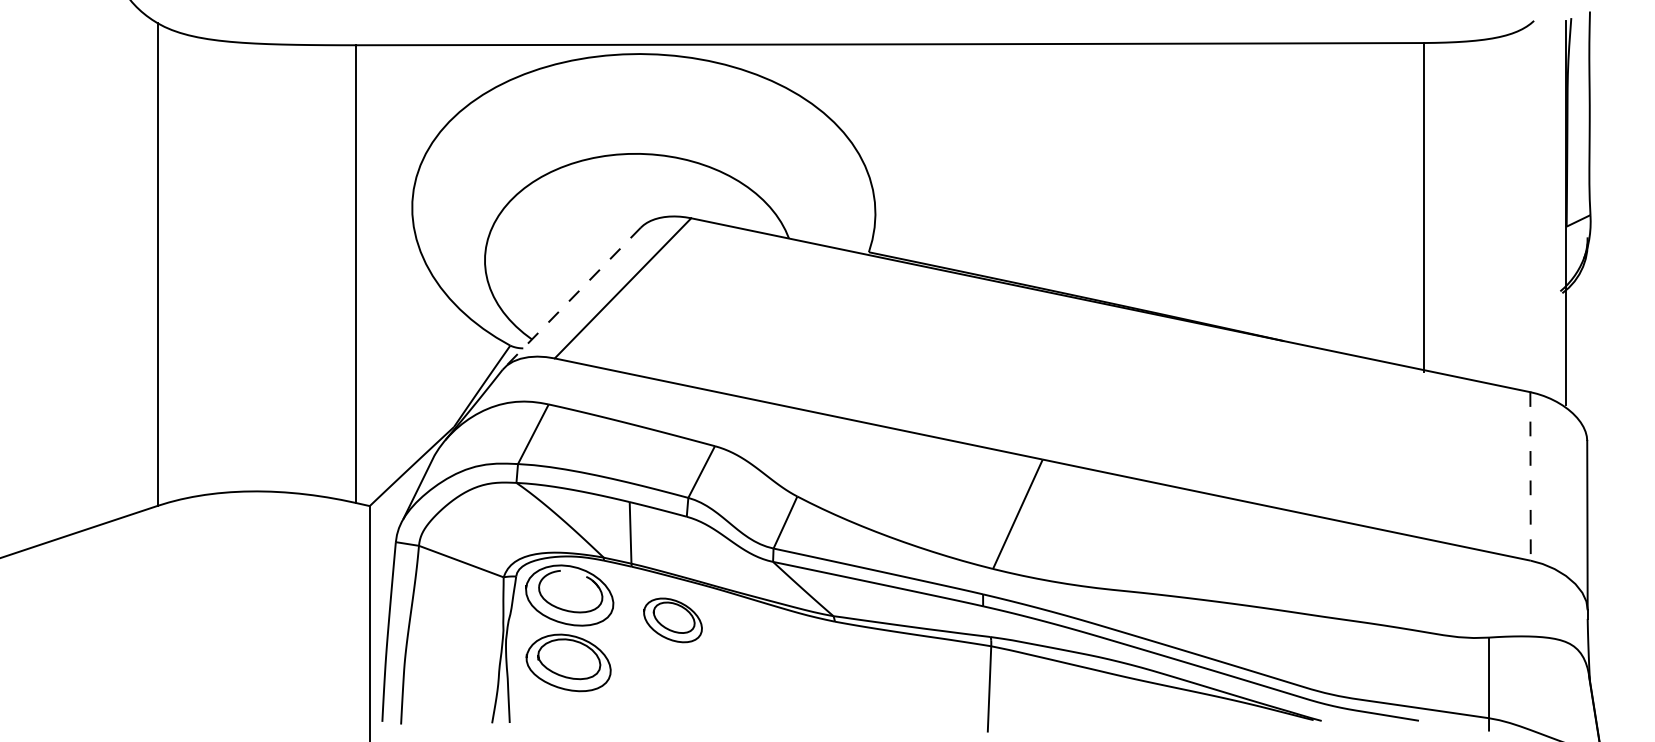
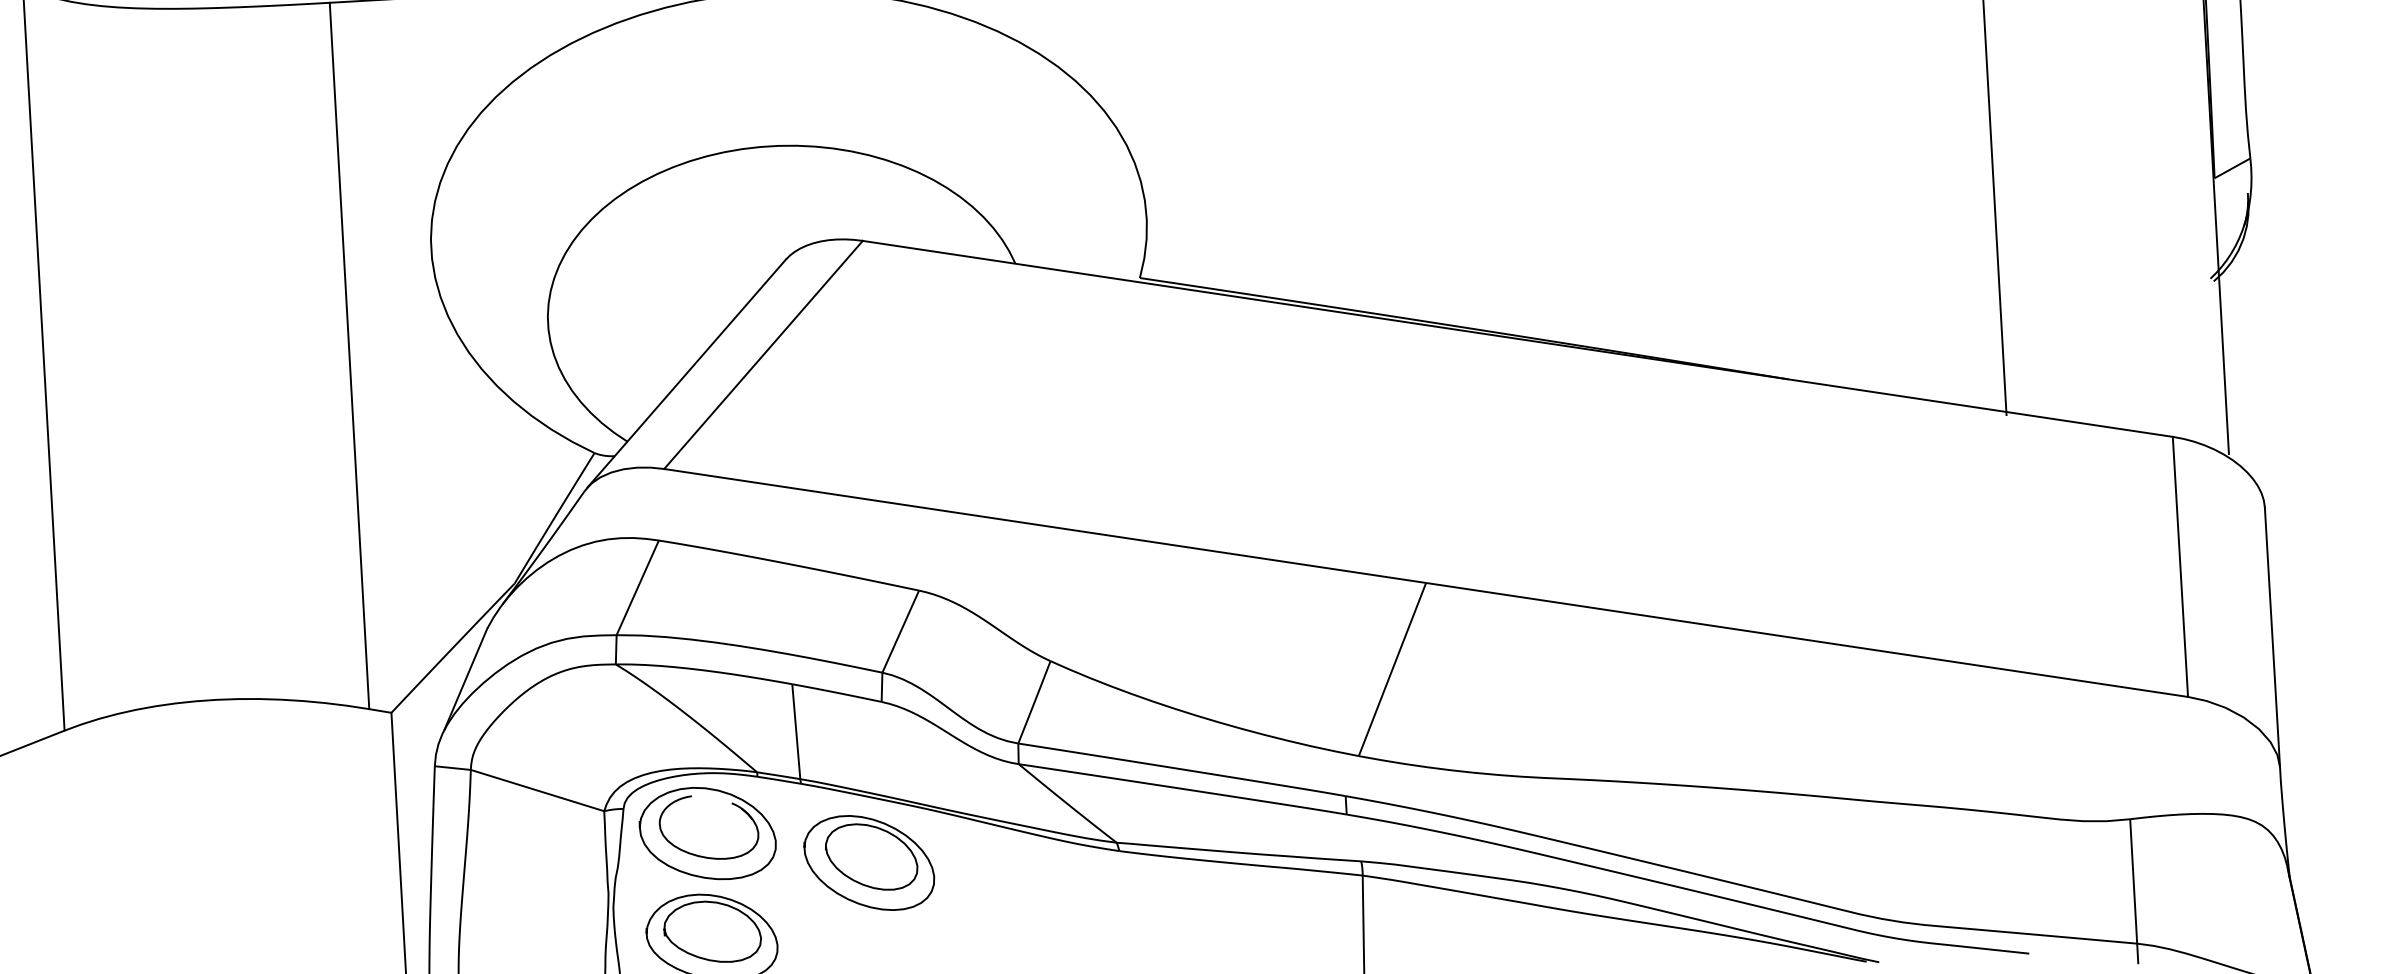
line: (572, 297) -> (686, 373), dashed -> solid
line: (1530, 476) -> (2180, 567), dashed -> solid
part: (672, 620) -> (868, 863), size x1.43

